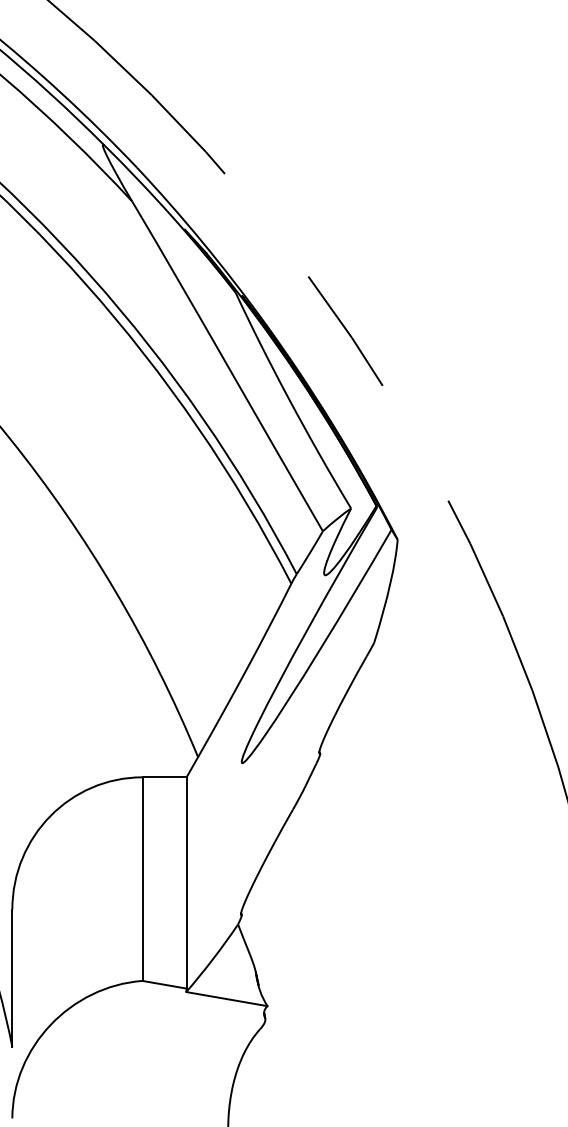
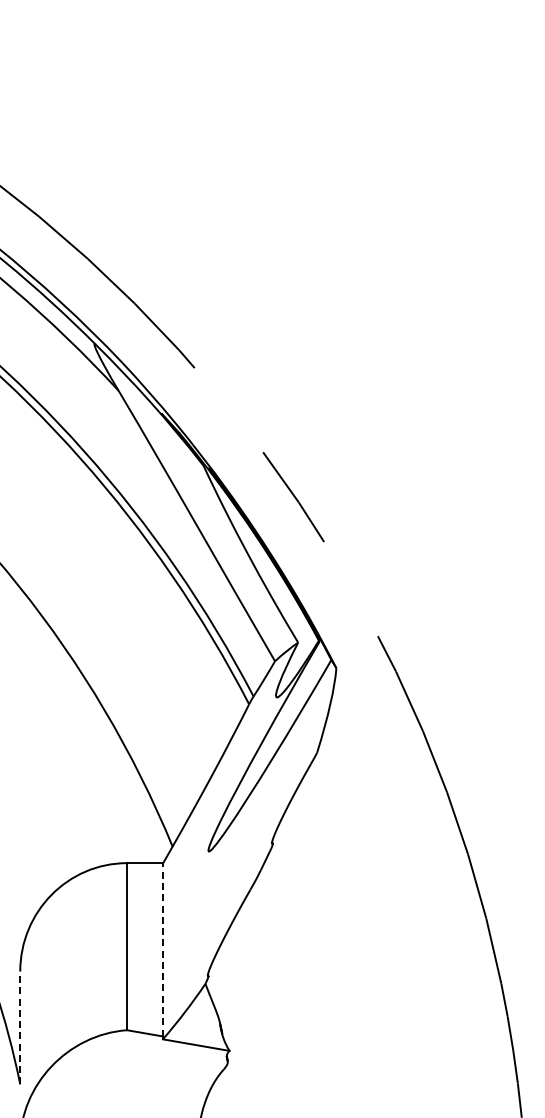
line: (186, 882) -> (163, 949), solid -> dashed
line: (12, 977) -> (20, 1027), solid -> dashed

